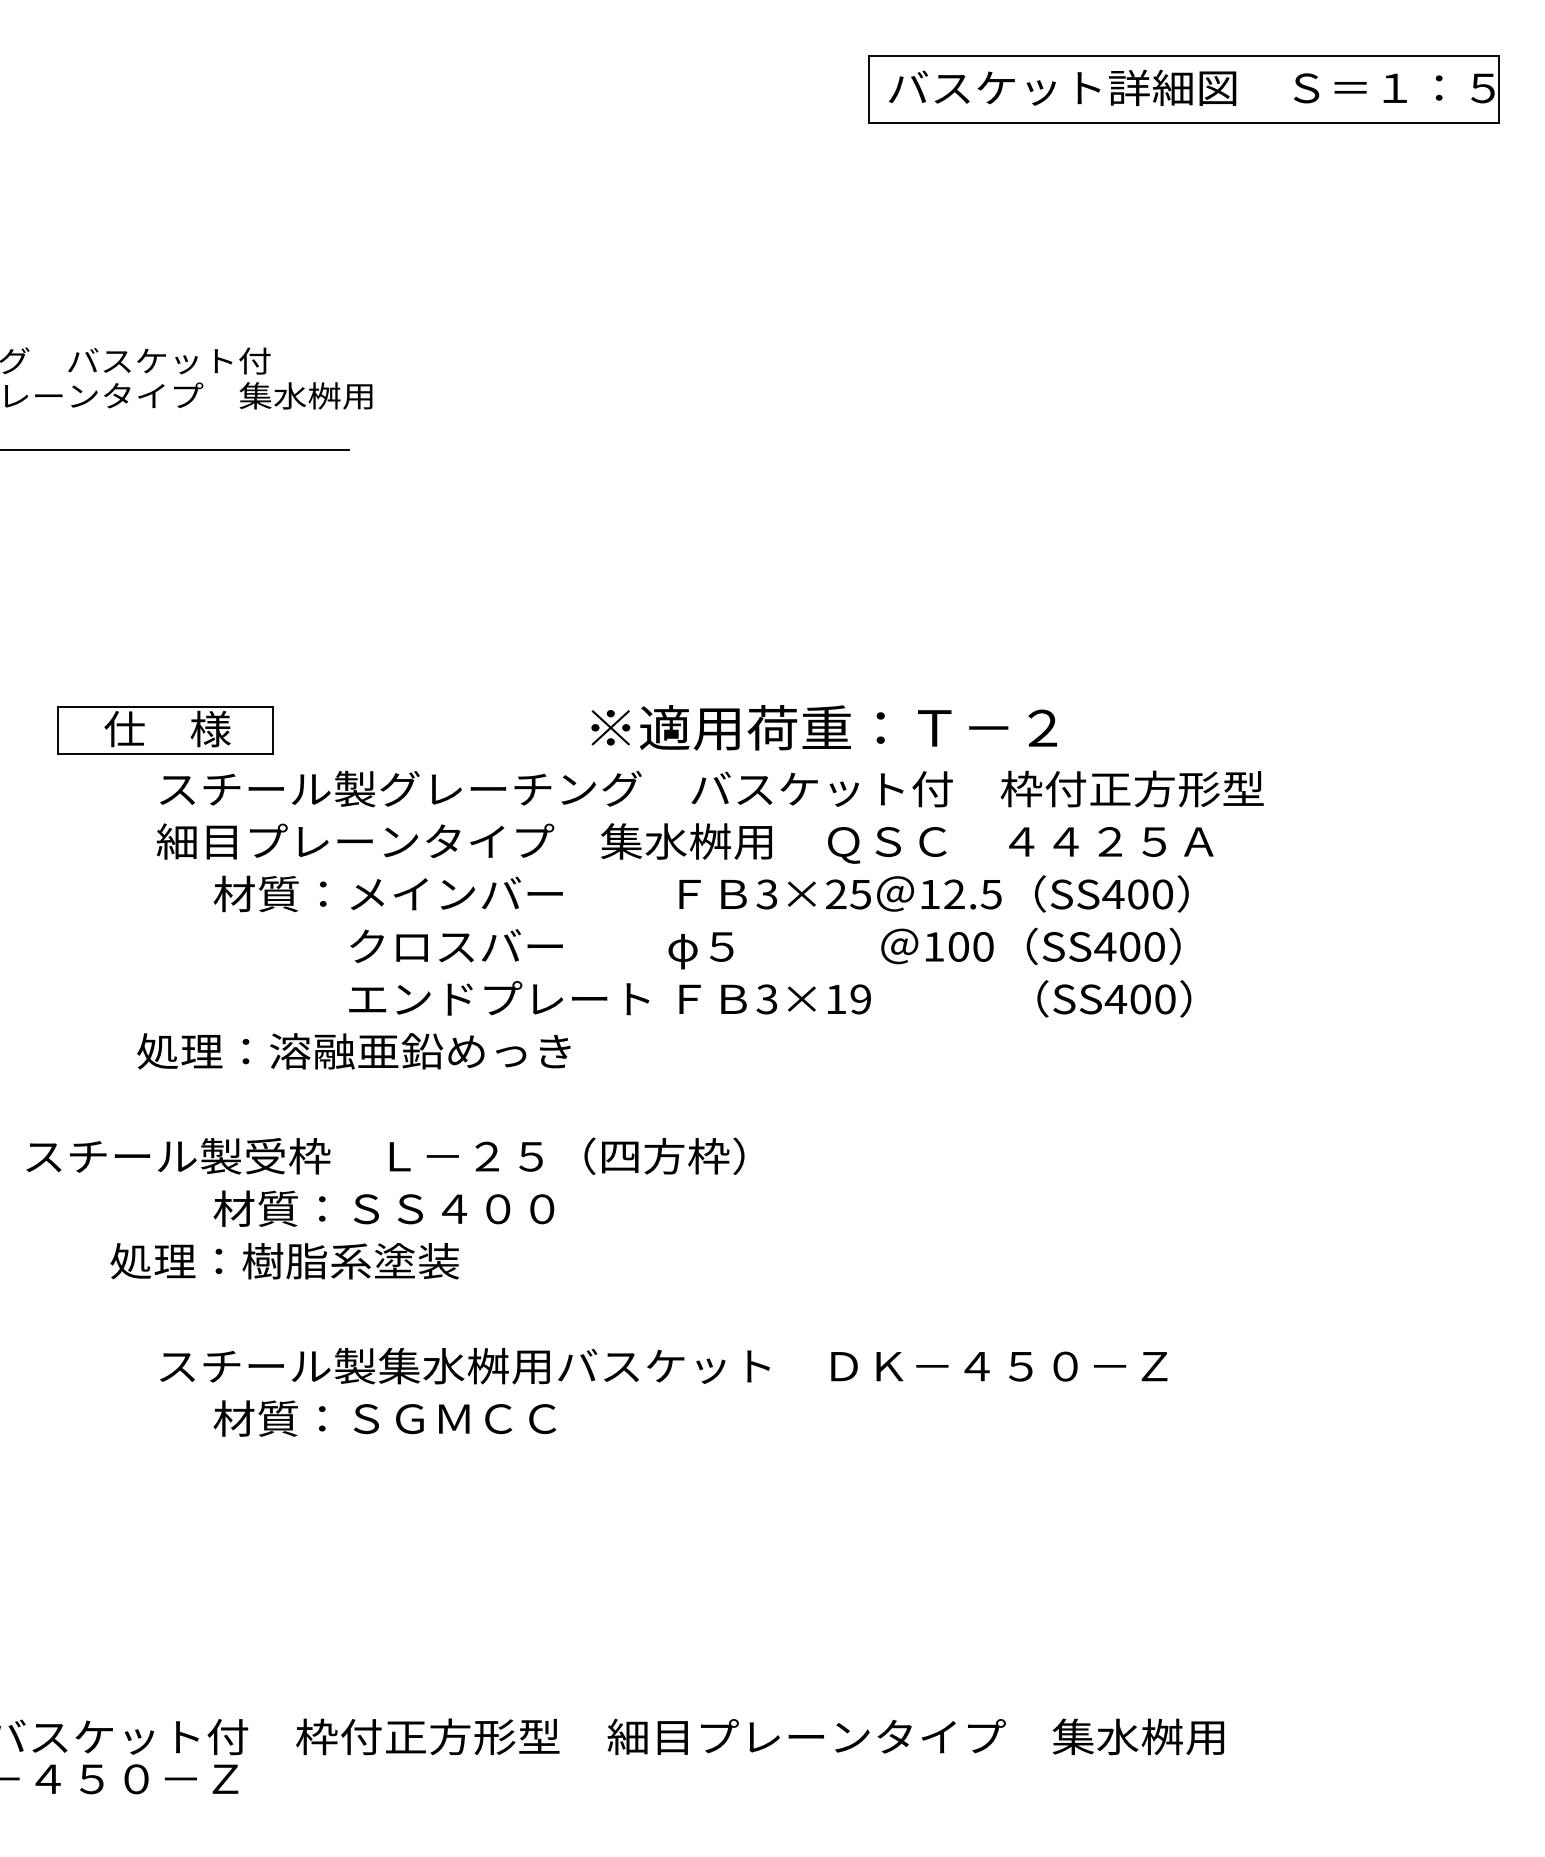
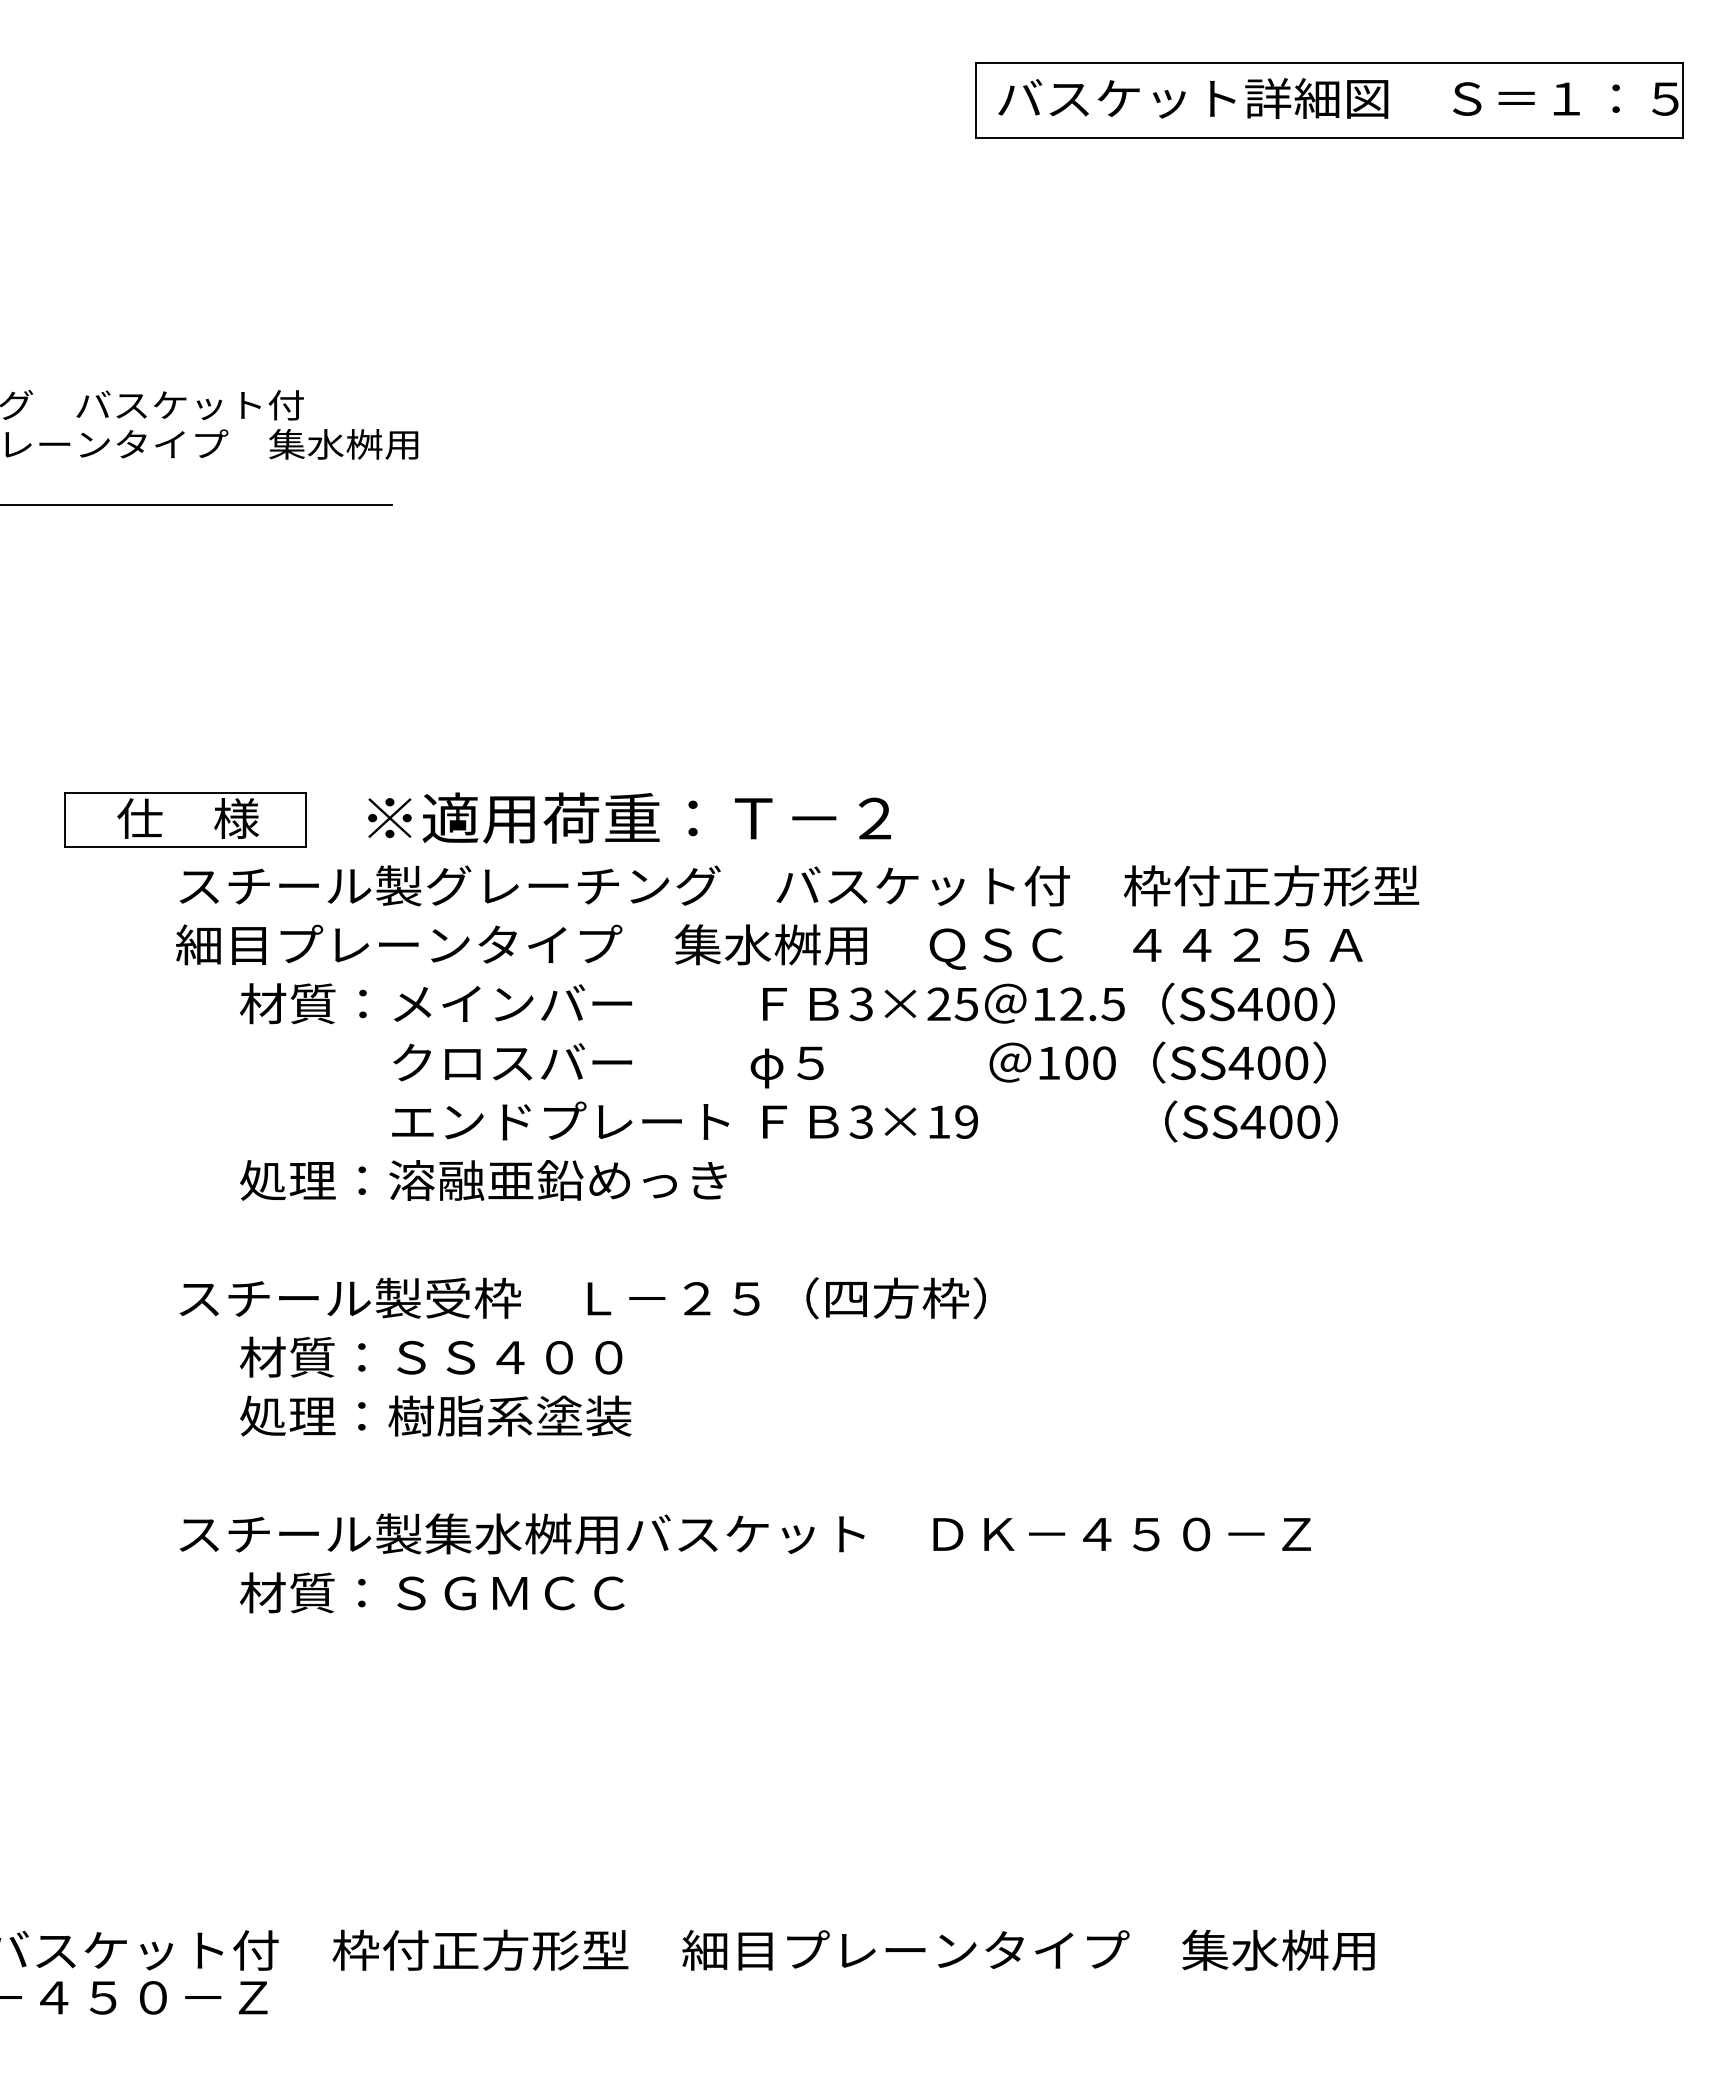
text: (824, 727) -> (629, 817), moved
text: (353, 1051) -> (483, 1180), moved
text: (385, 1156) -> (582, 1298), moved
text: (284, 1260) -> (435, 1415), moved

